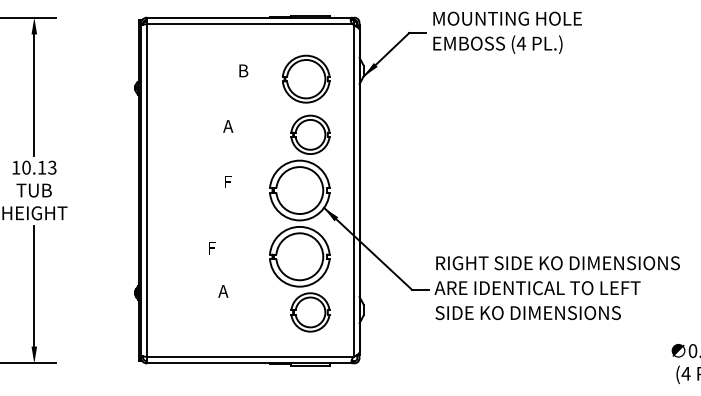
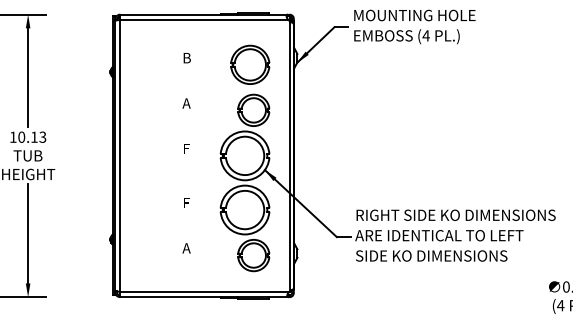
text: (242, 71) -> (186, 58), moved
text: (212, 247) -> (186, 202), moved
text: (223, 291) -> (186, 248), moved

